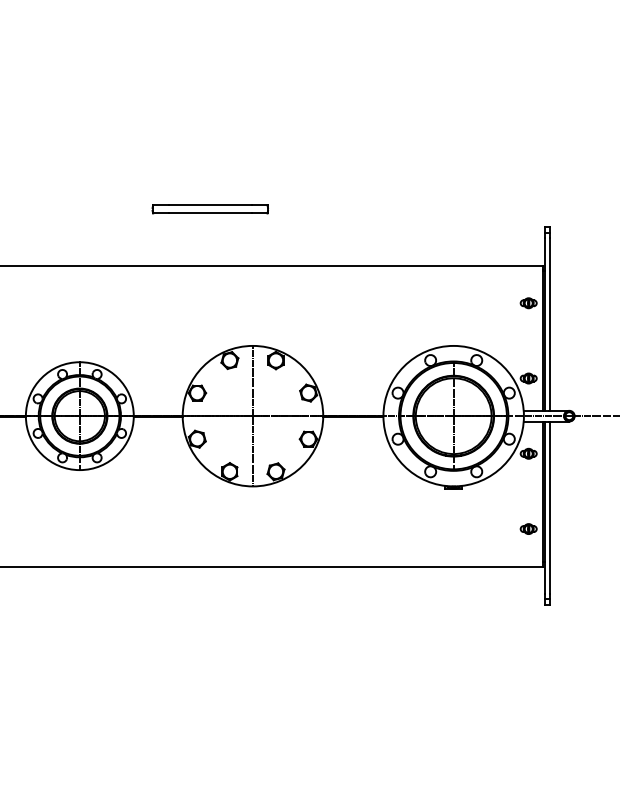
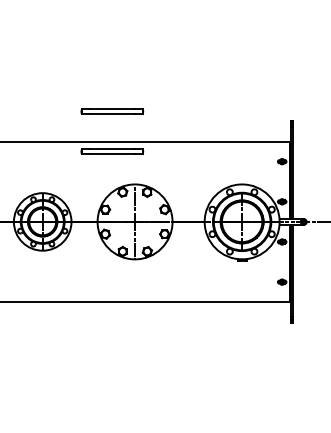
part: (210, 284) -> (112, 151), added

